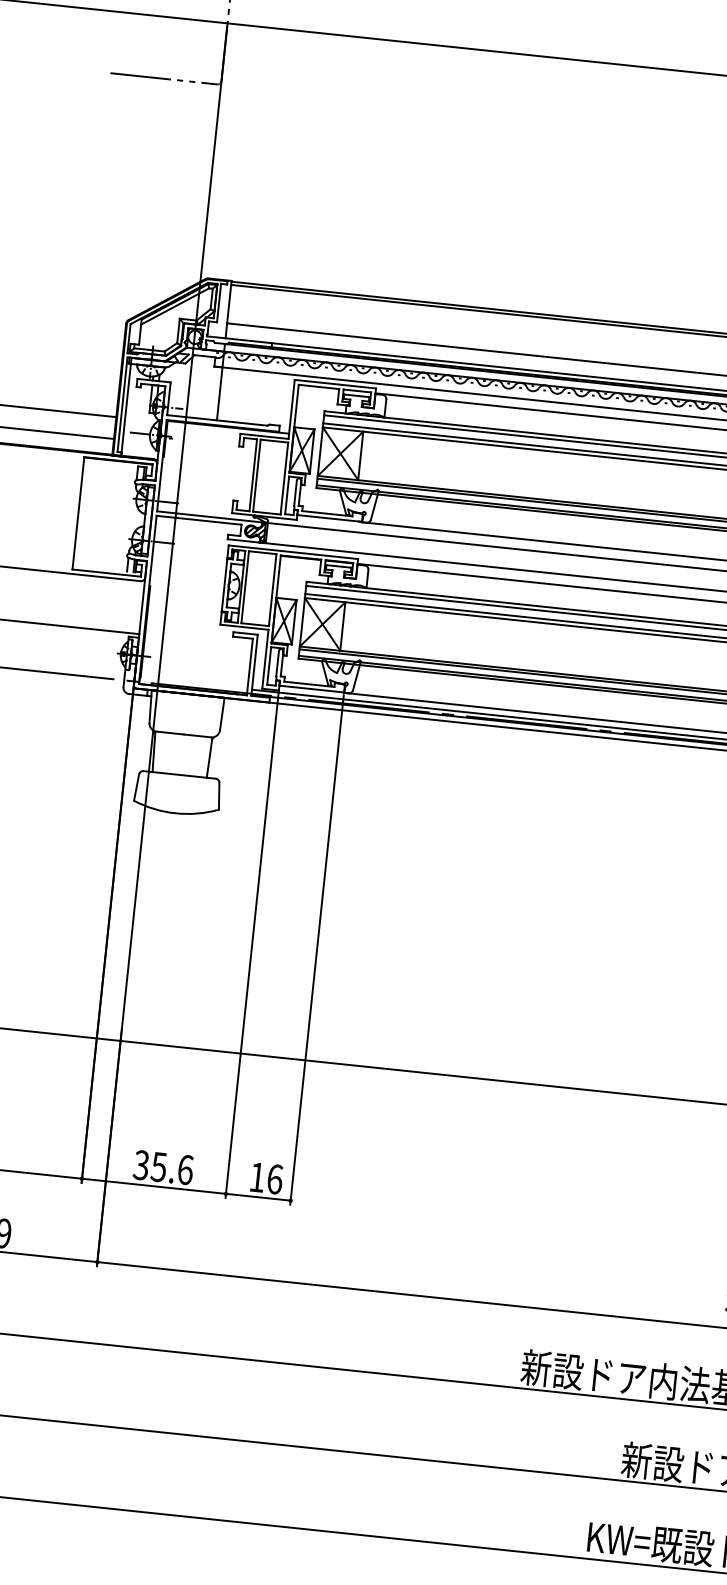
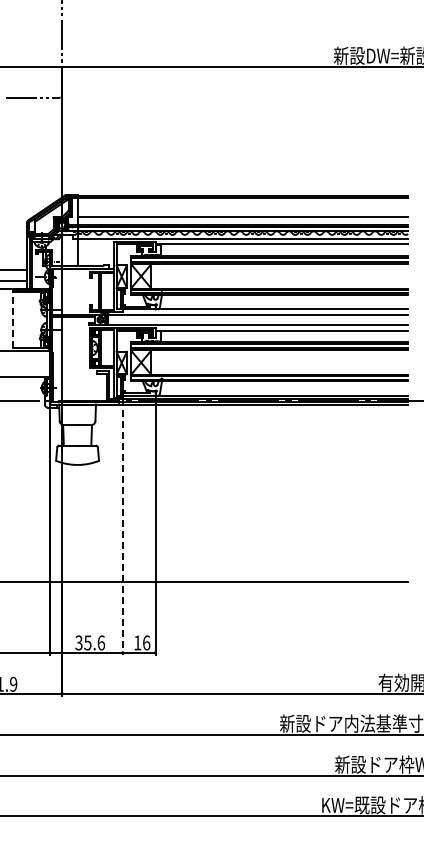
line: (79, 512) -> (13, 319), solid -> dashed
line: (251, 944) -> (122, 526), solid -> dashed

